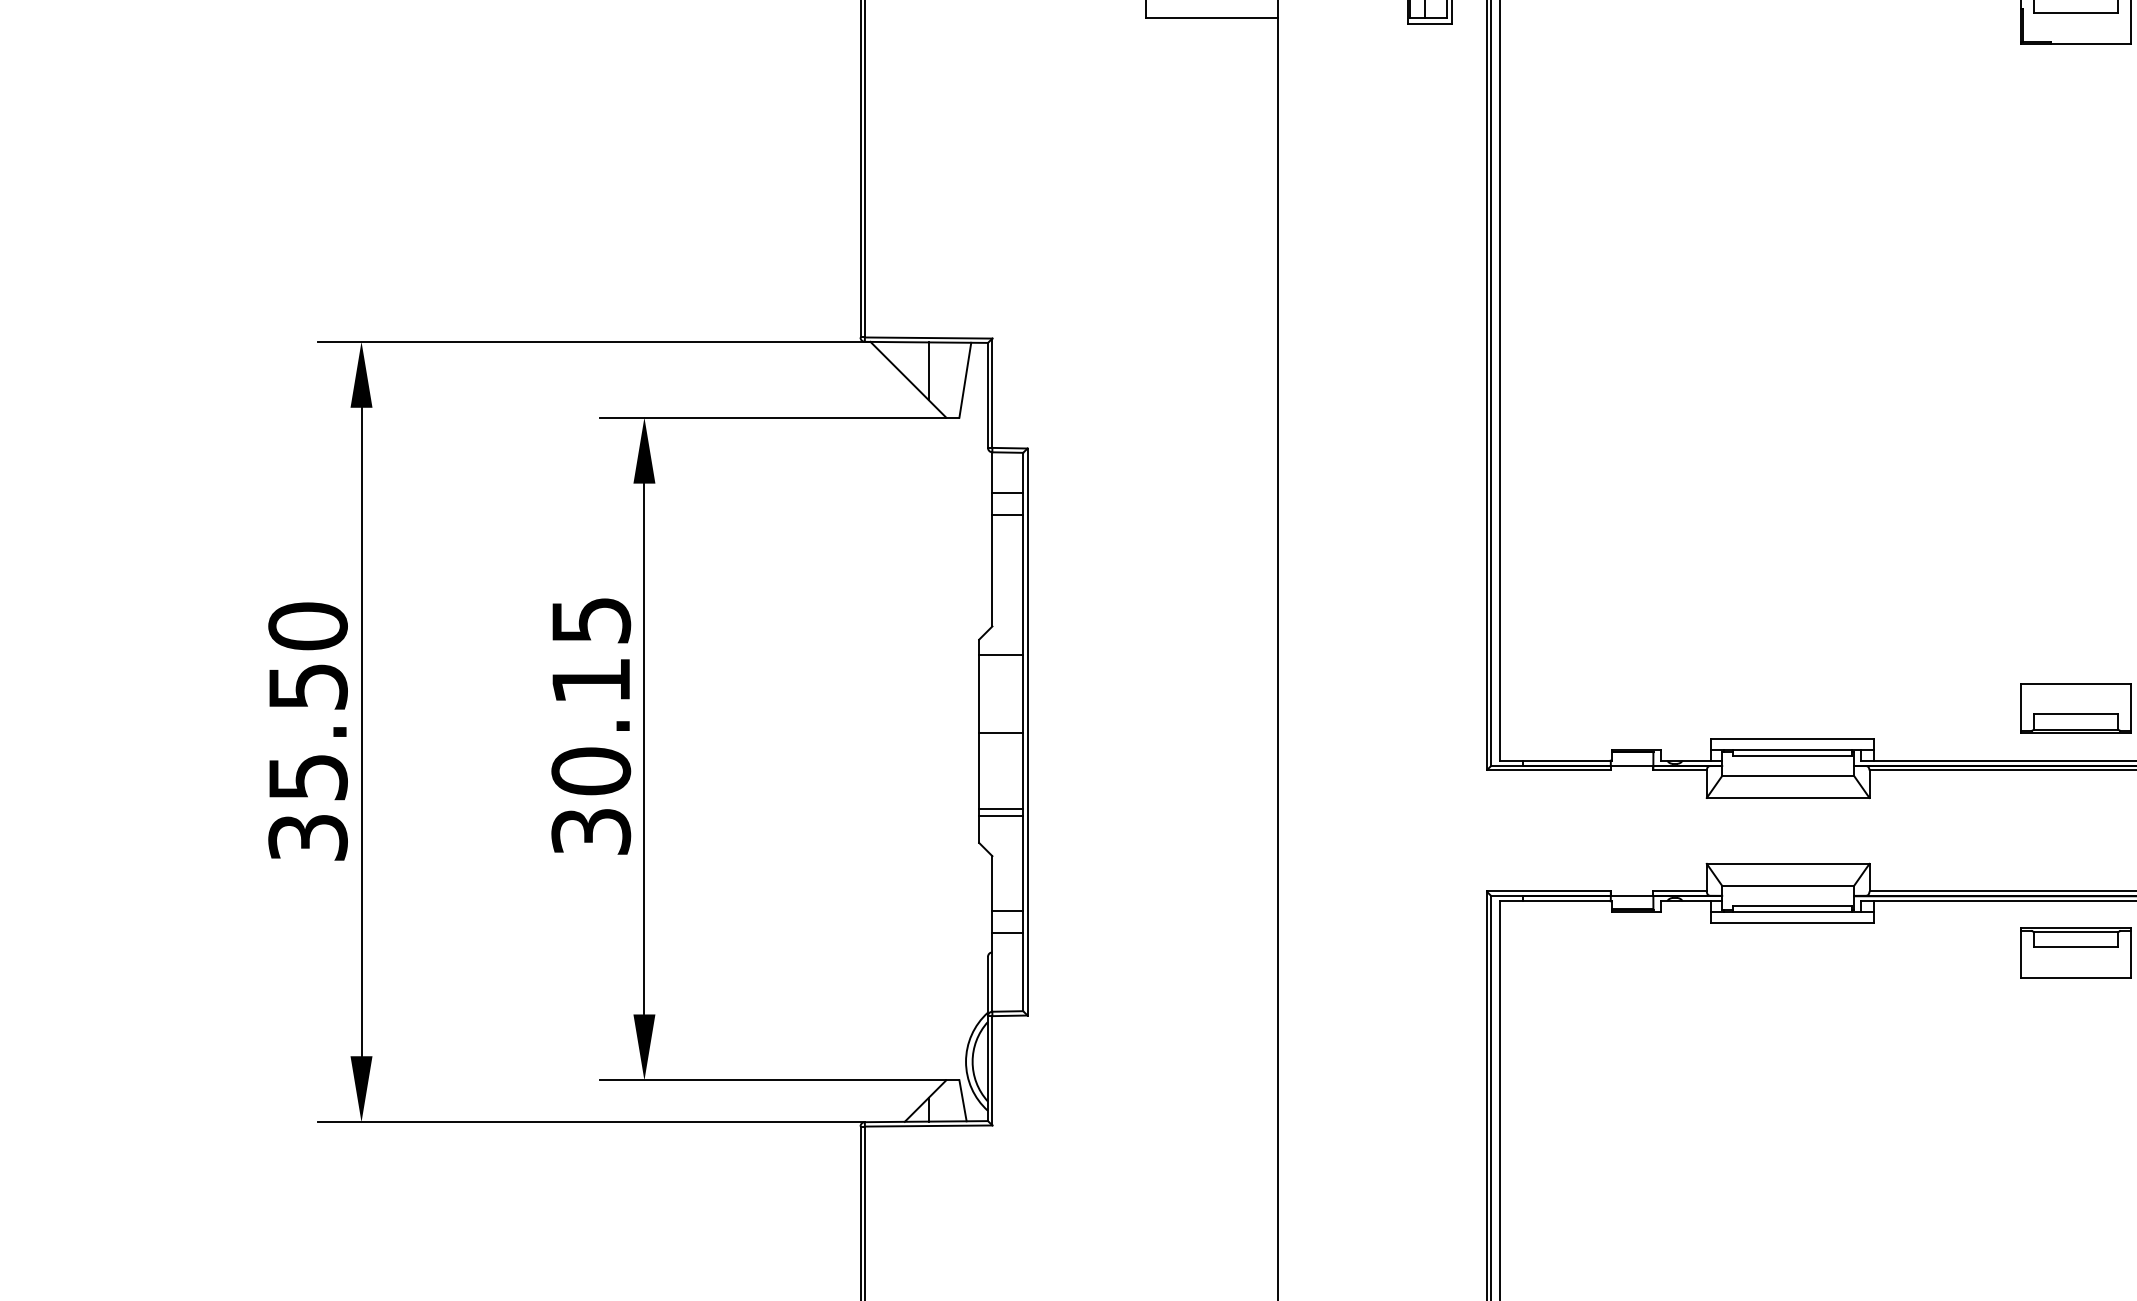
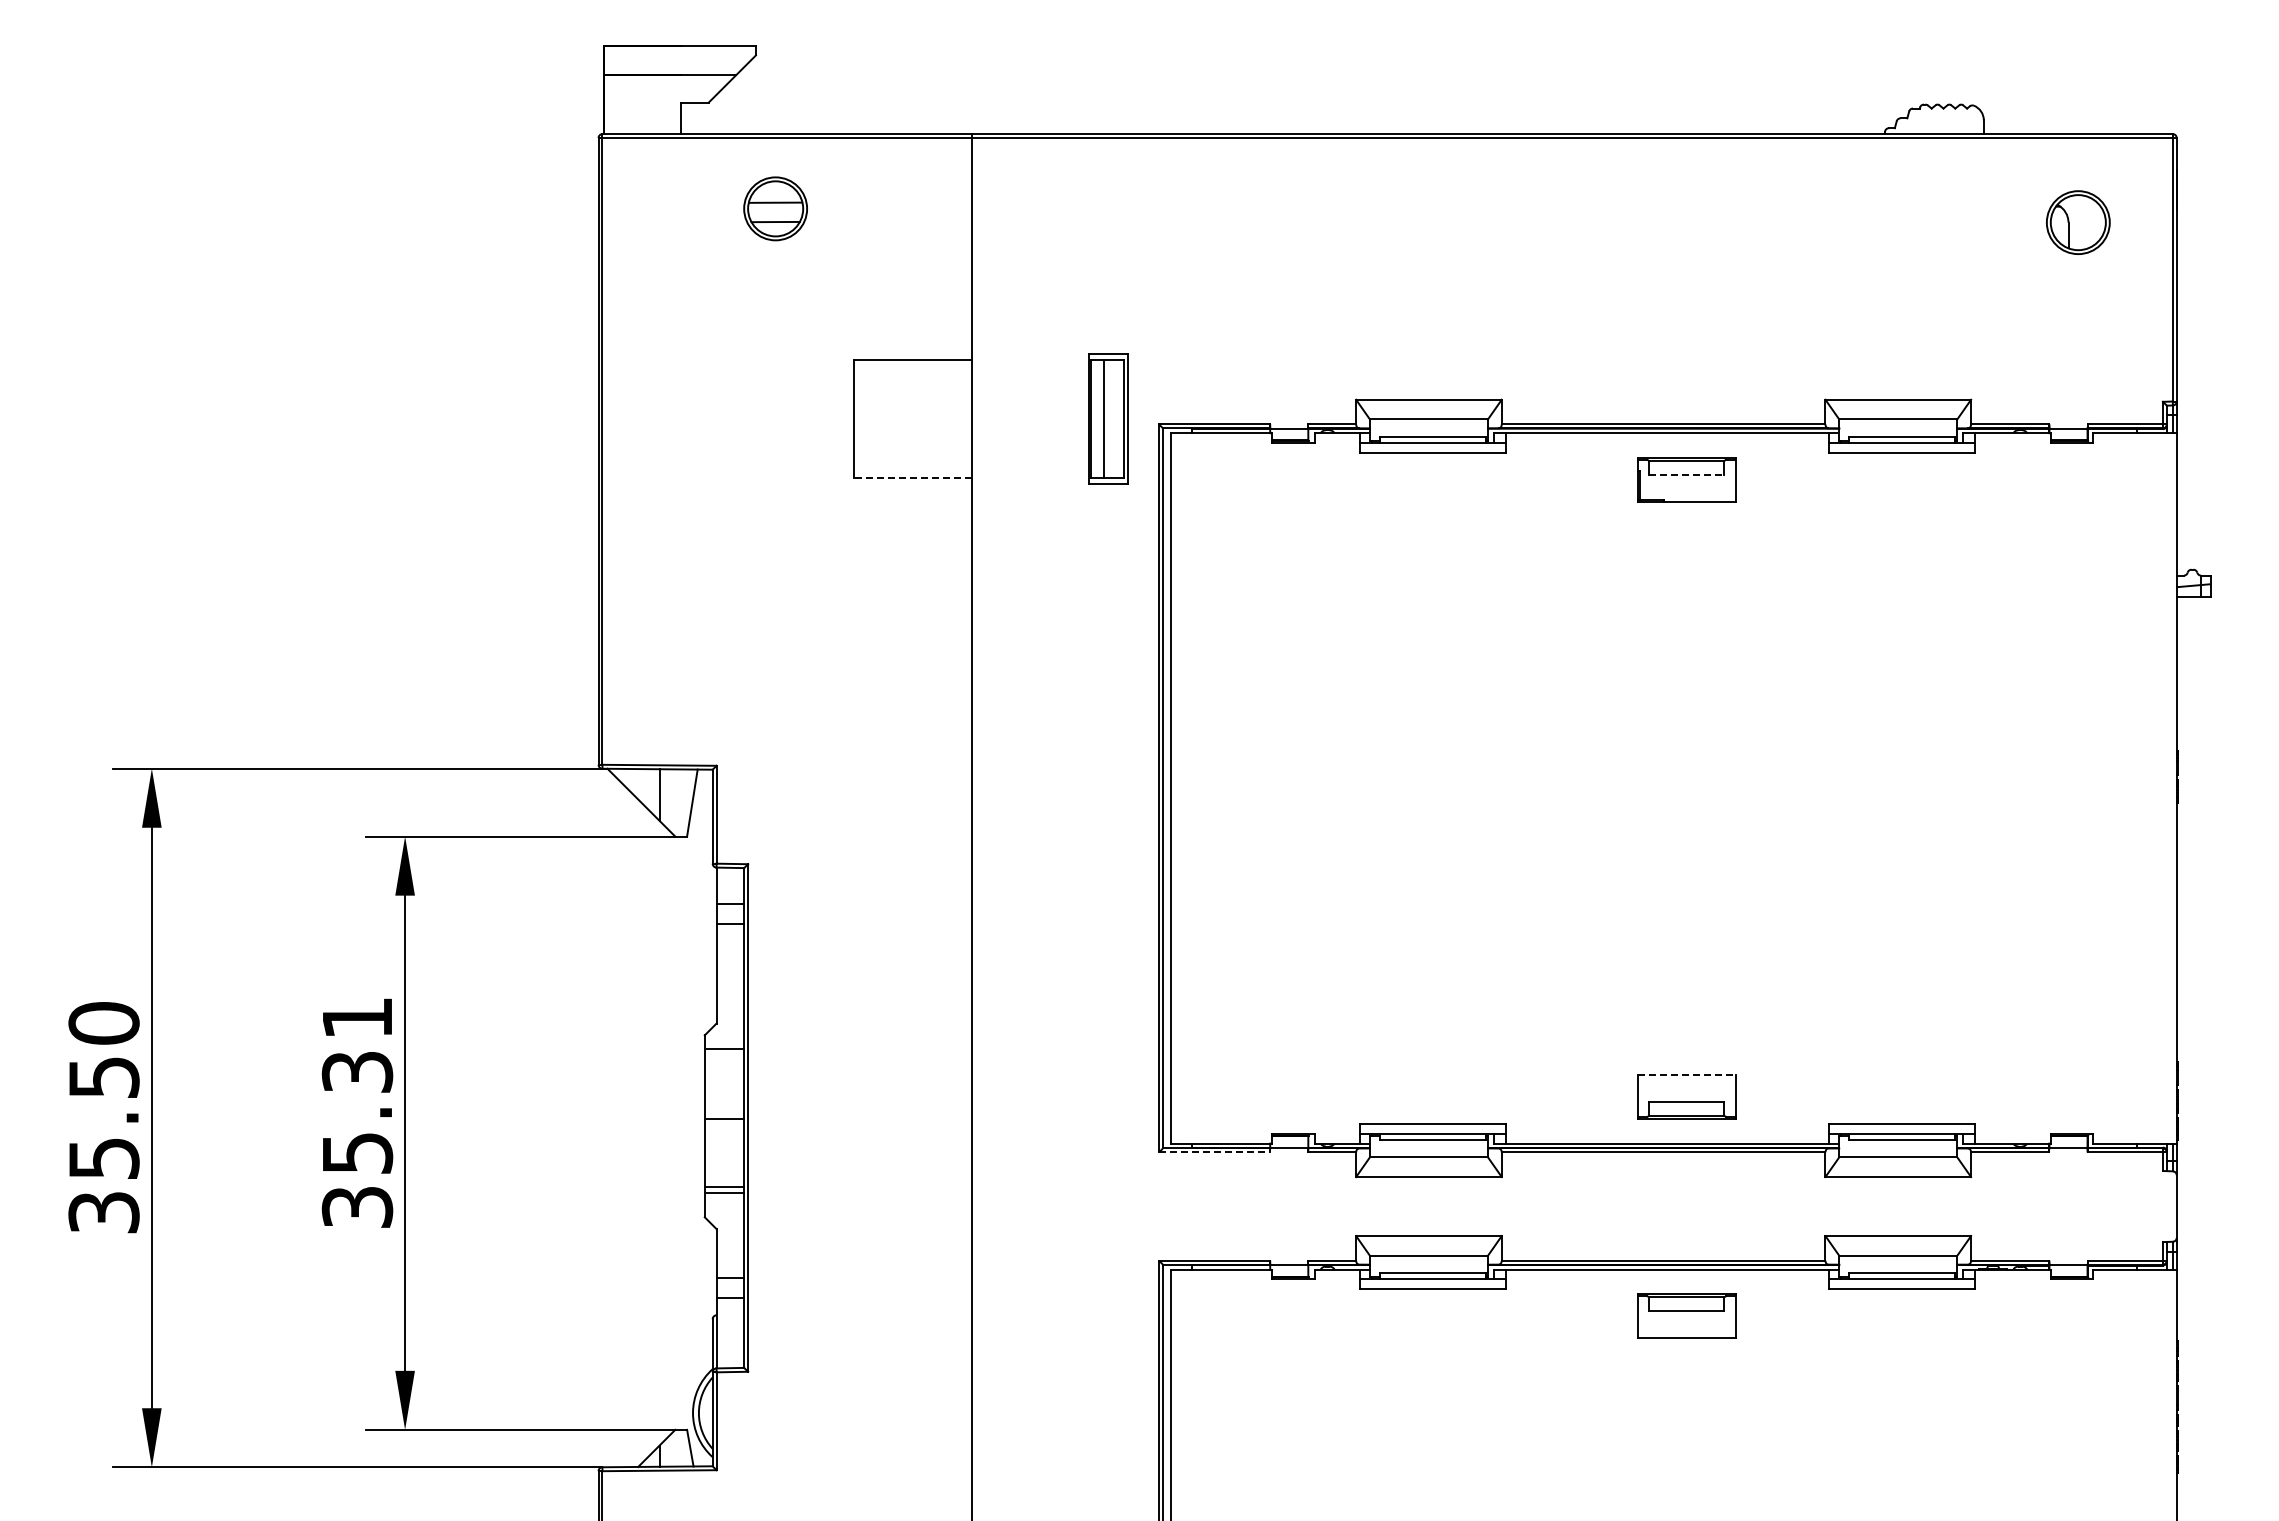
line: (2075, 13) -> (1686, 474), solid -> dashed
line: (1211, 17) -> (912, 478), solid -> dashed
line: (2076, 683) -> (1687, 1074), solid -> dashed
text: (591, 696) -> (357, 1086), 30.15 -> 35.31
line: (1548, 770) -> (1214, 1152), solid -> dashed

